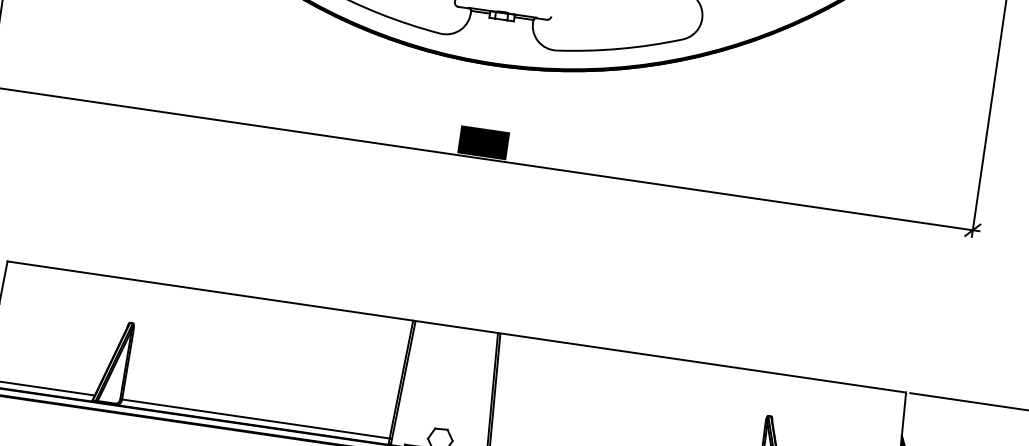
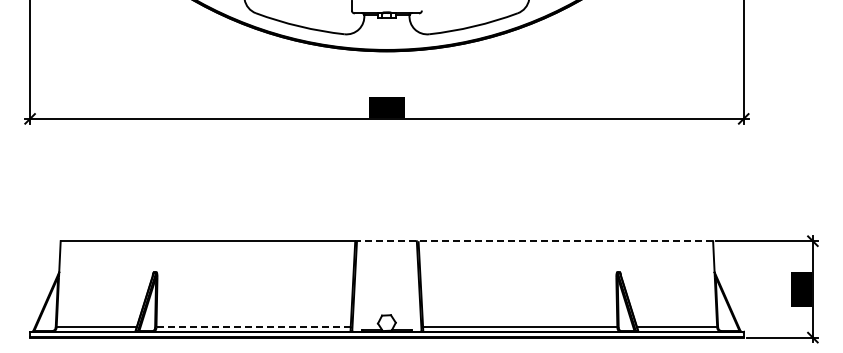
line: (660, 357) -> (534, 241), solid -> dashed
line: (255, 419) -> (253, 327), solid -> dashed

